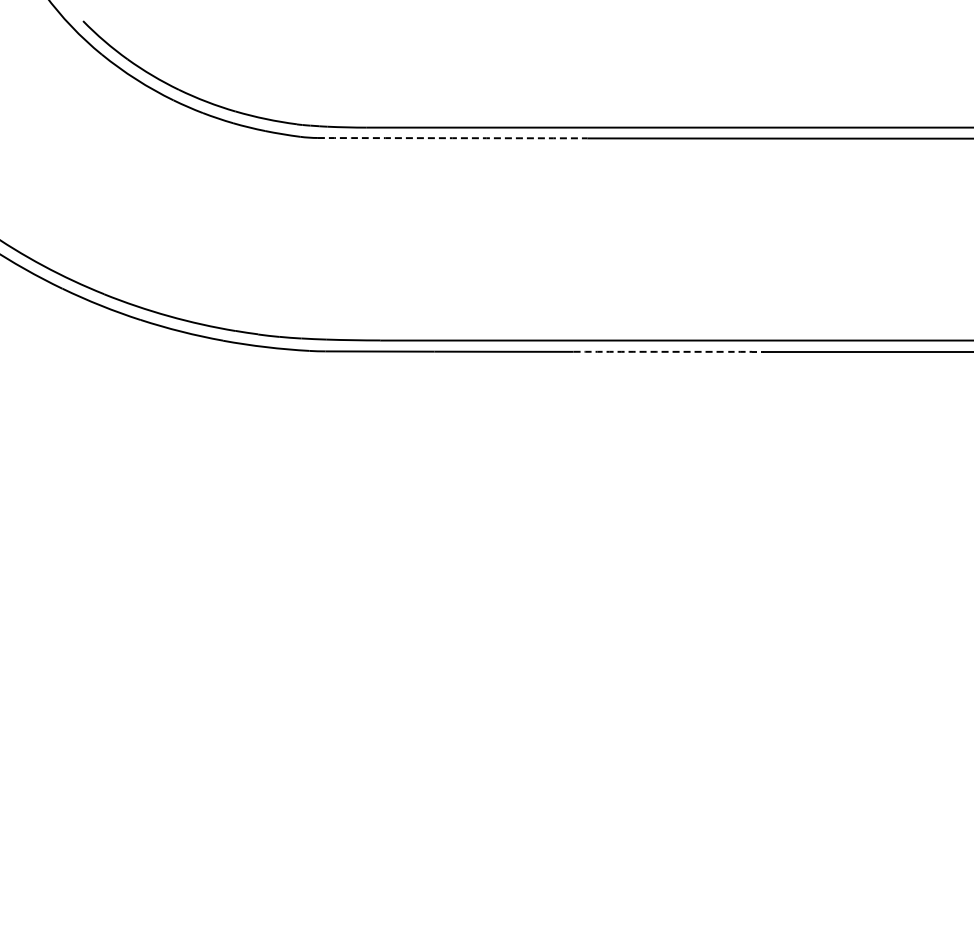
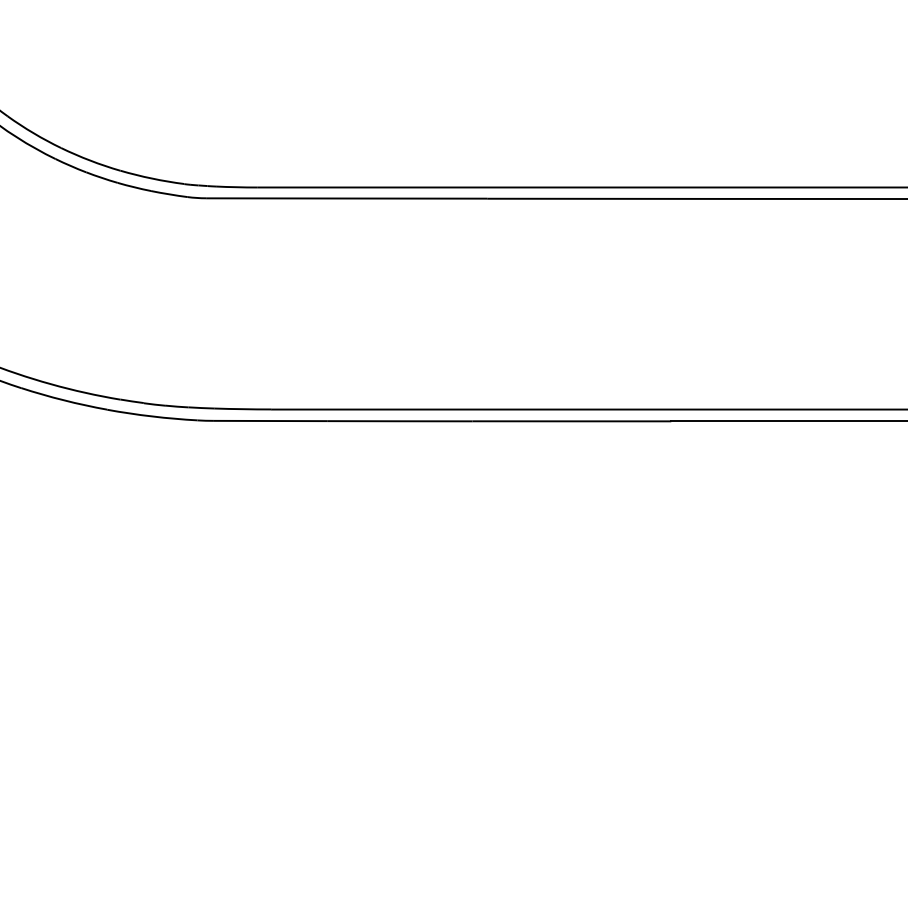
arc: (452, 138) -> (346, 198), dashed -> solid
arc: (668, 351) -> (571, 420), dashed -> solid

